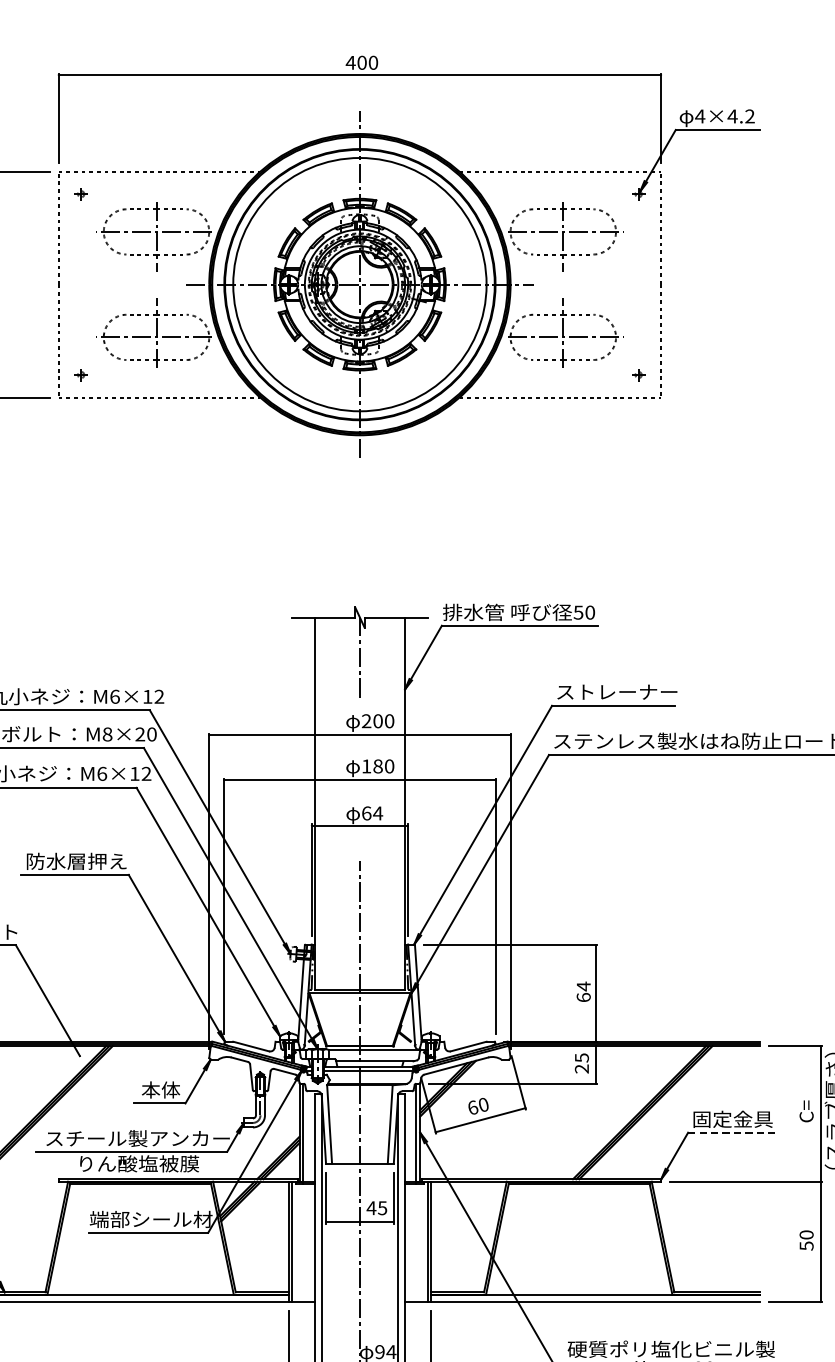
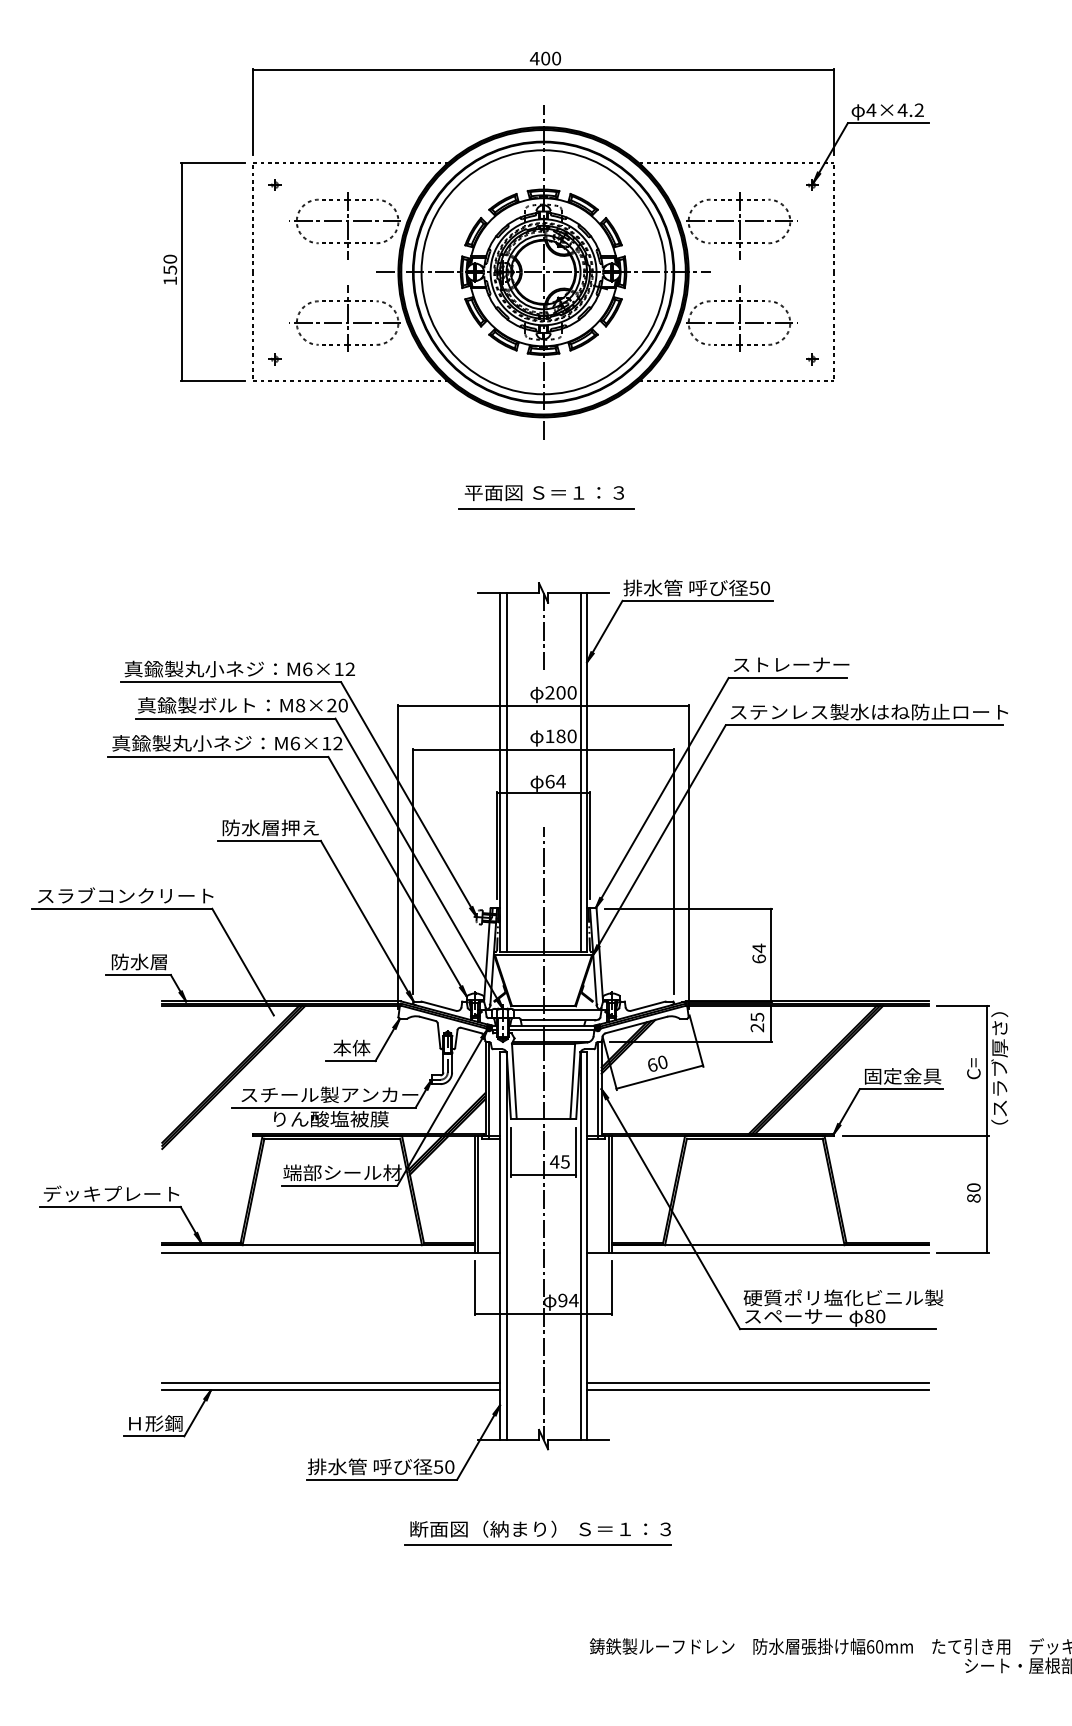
part: (362, 518) -> (546, 497), added
line: (321, 803) -> (506, 772), added
line: (398, 803) -> (580, 772), added
line: (731, 1133) -> (901, 1089), dashed -> solid
text: (806, 1246) -> (973, 1198), 50 -> 80

